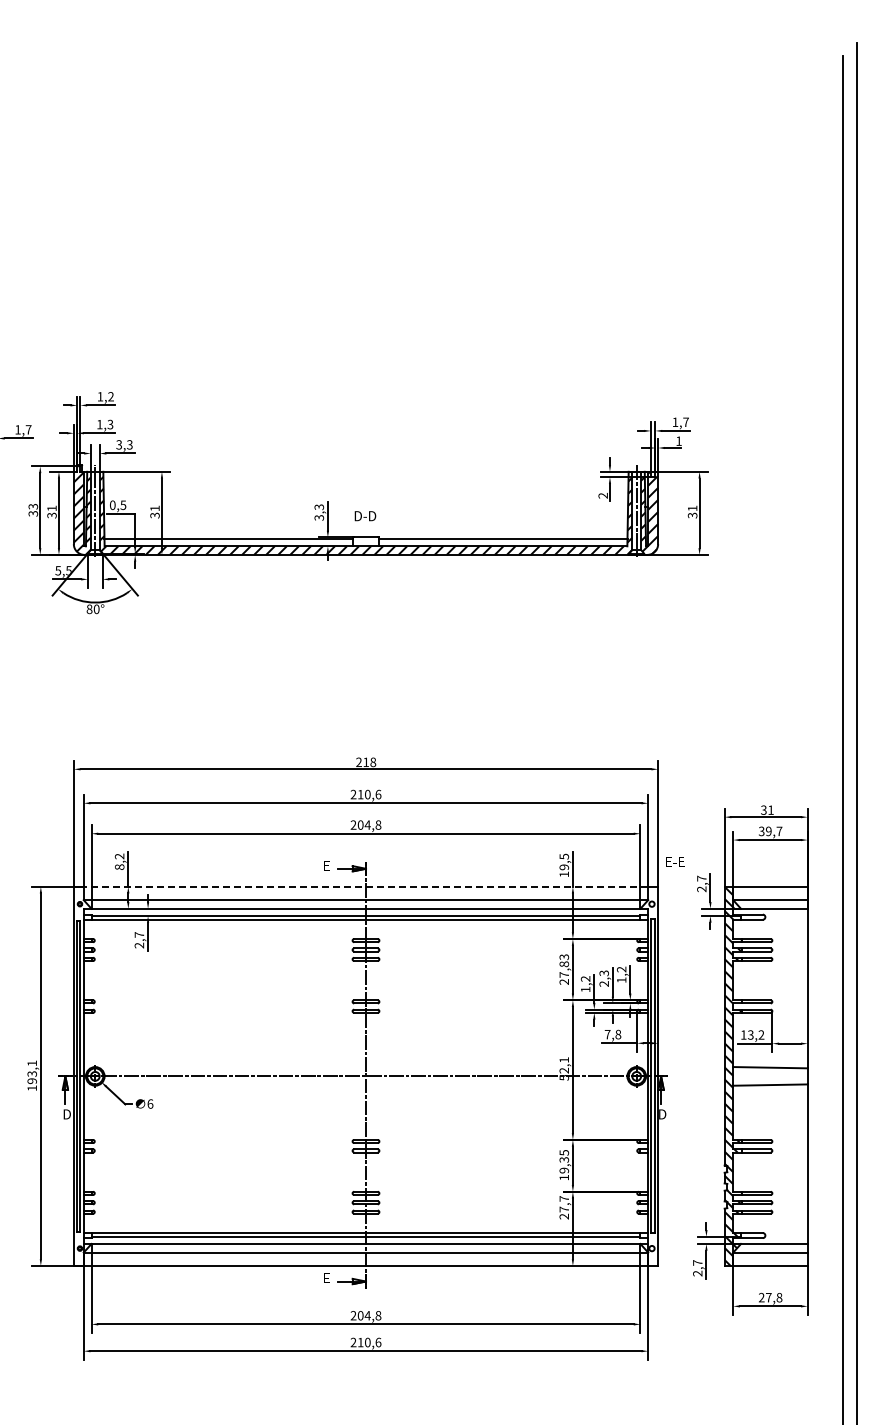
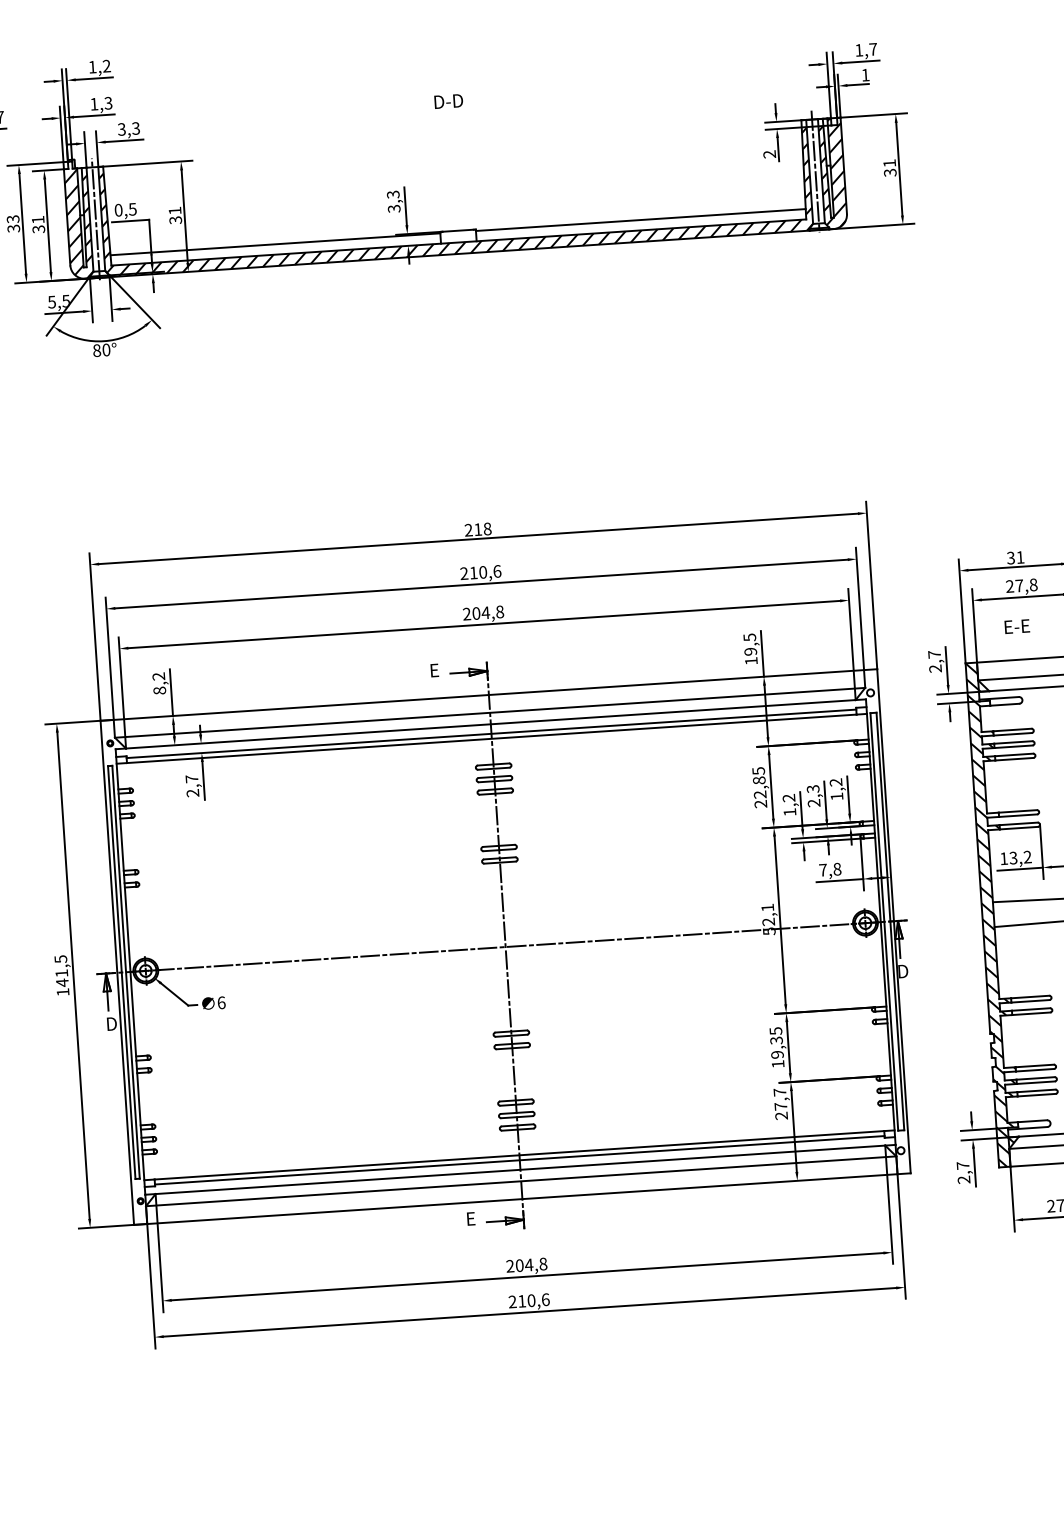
text: (365, 516) -> (448, 101), moved
text: (770, 831) -> (1021, 585), 39,7 -> 27,8
text: (675, 861) -> (1017, 626), moved
line: (365, 886) -> (488, 694), dashed -> solid
text: (563, 965) -> (758, 782), 27,83 -> 22,85
text: (32, 1072) -> (62, 971), 193,1 -> 141,5

